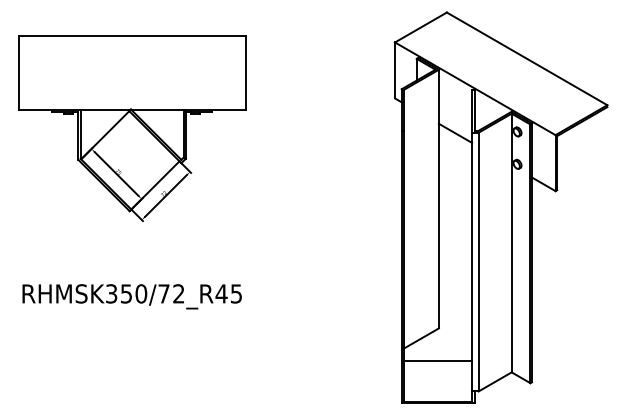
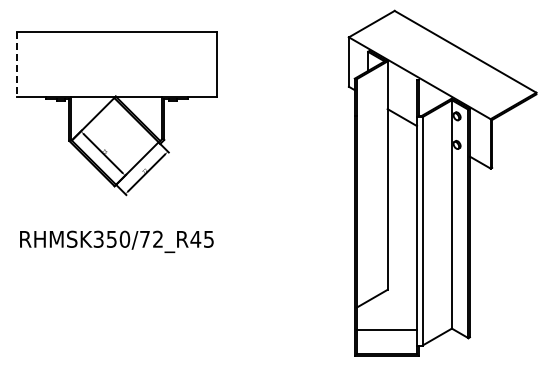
line: (18, 73) -> (16, 64), solid -> dashed
text: (131, 296) -> (116, 241), moved
line: (437, 360) -> (386, 330), moved

